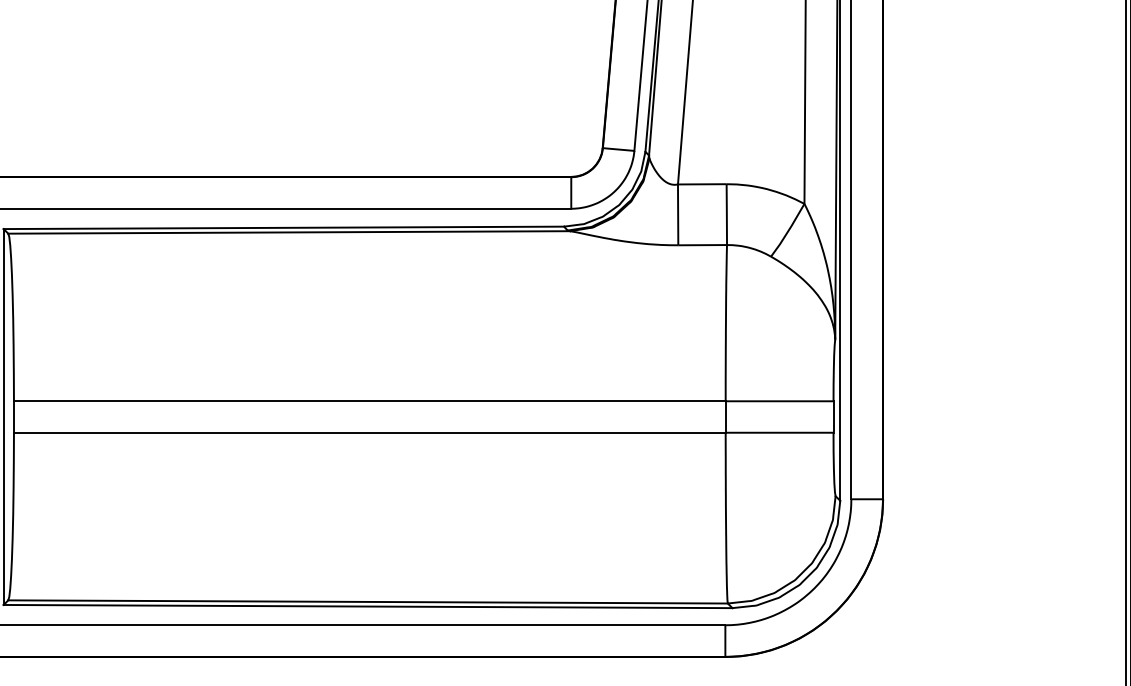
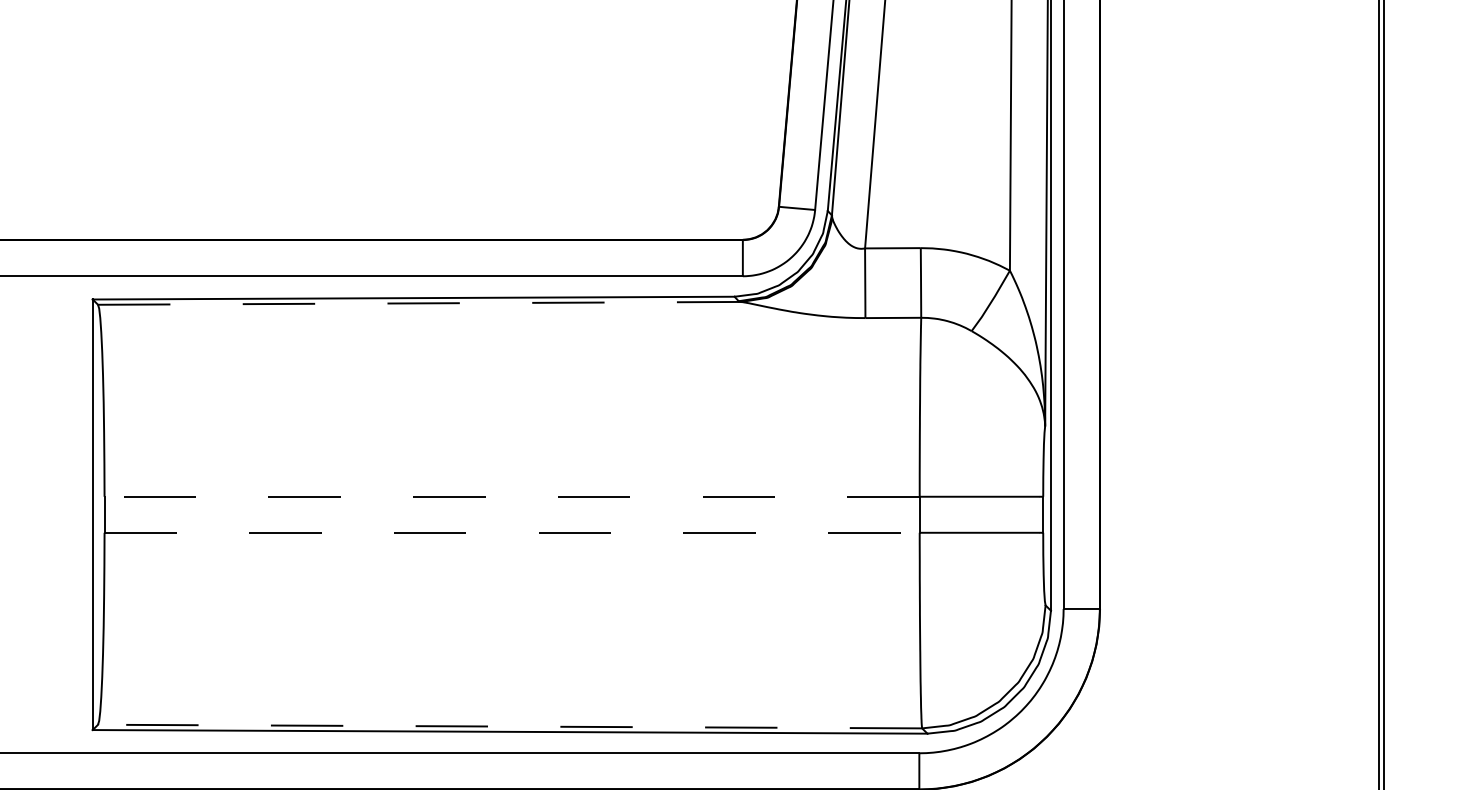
line: (288, 232) -> (419, 303), solid -> dashed
line: (370, 401) -> (512, 496), solid -> dashed
line: (370, 432) -> (512, 532), solid -> dashed
line: (367, 601) -> (509, 726), solid -> dashed

